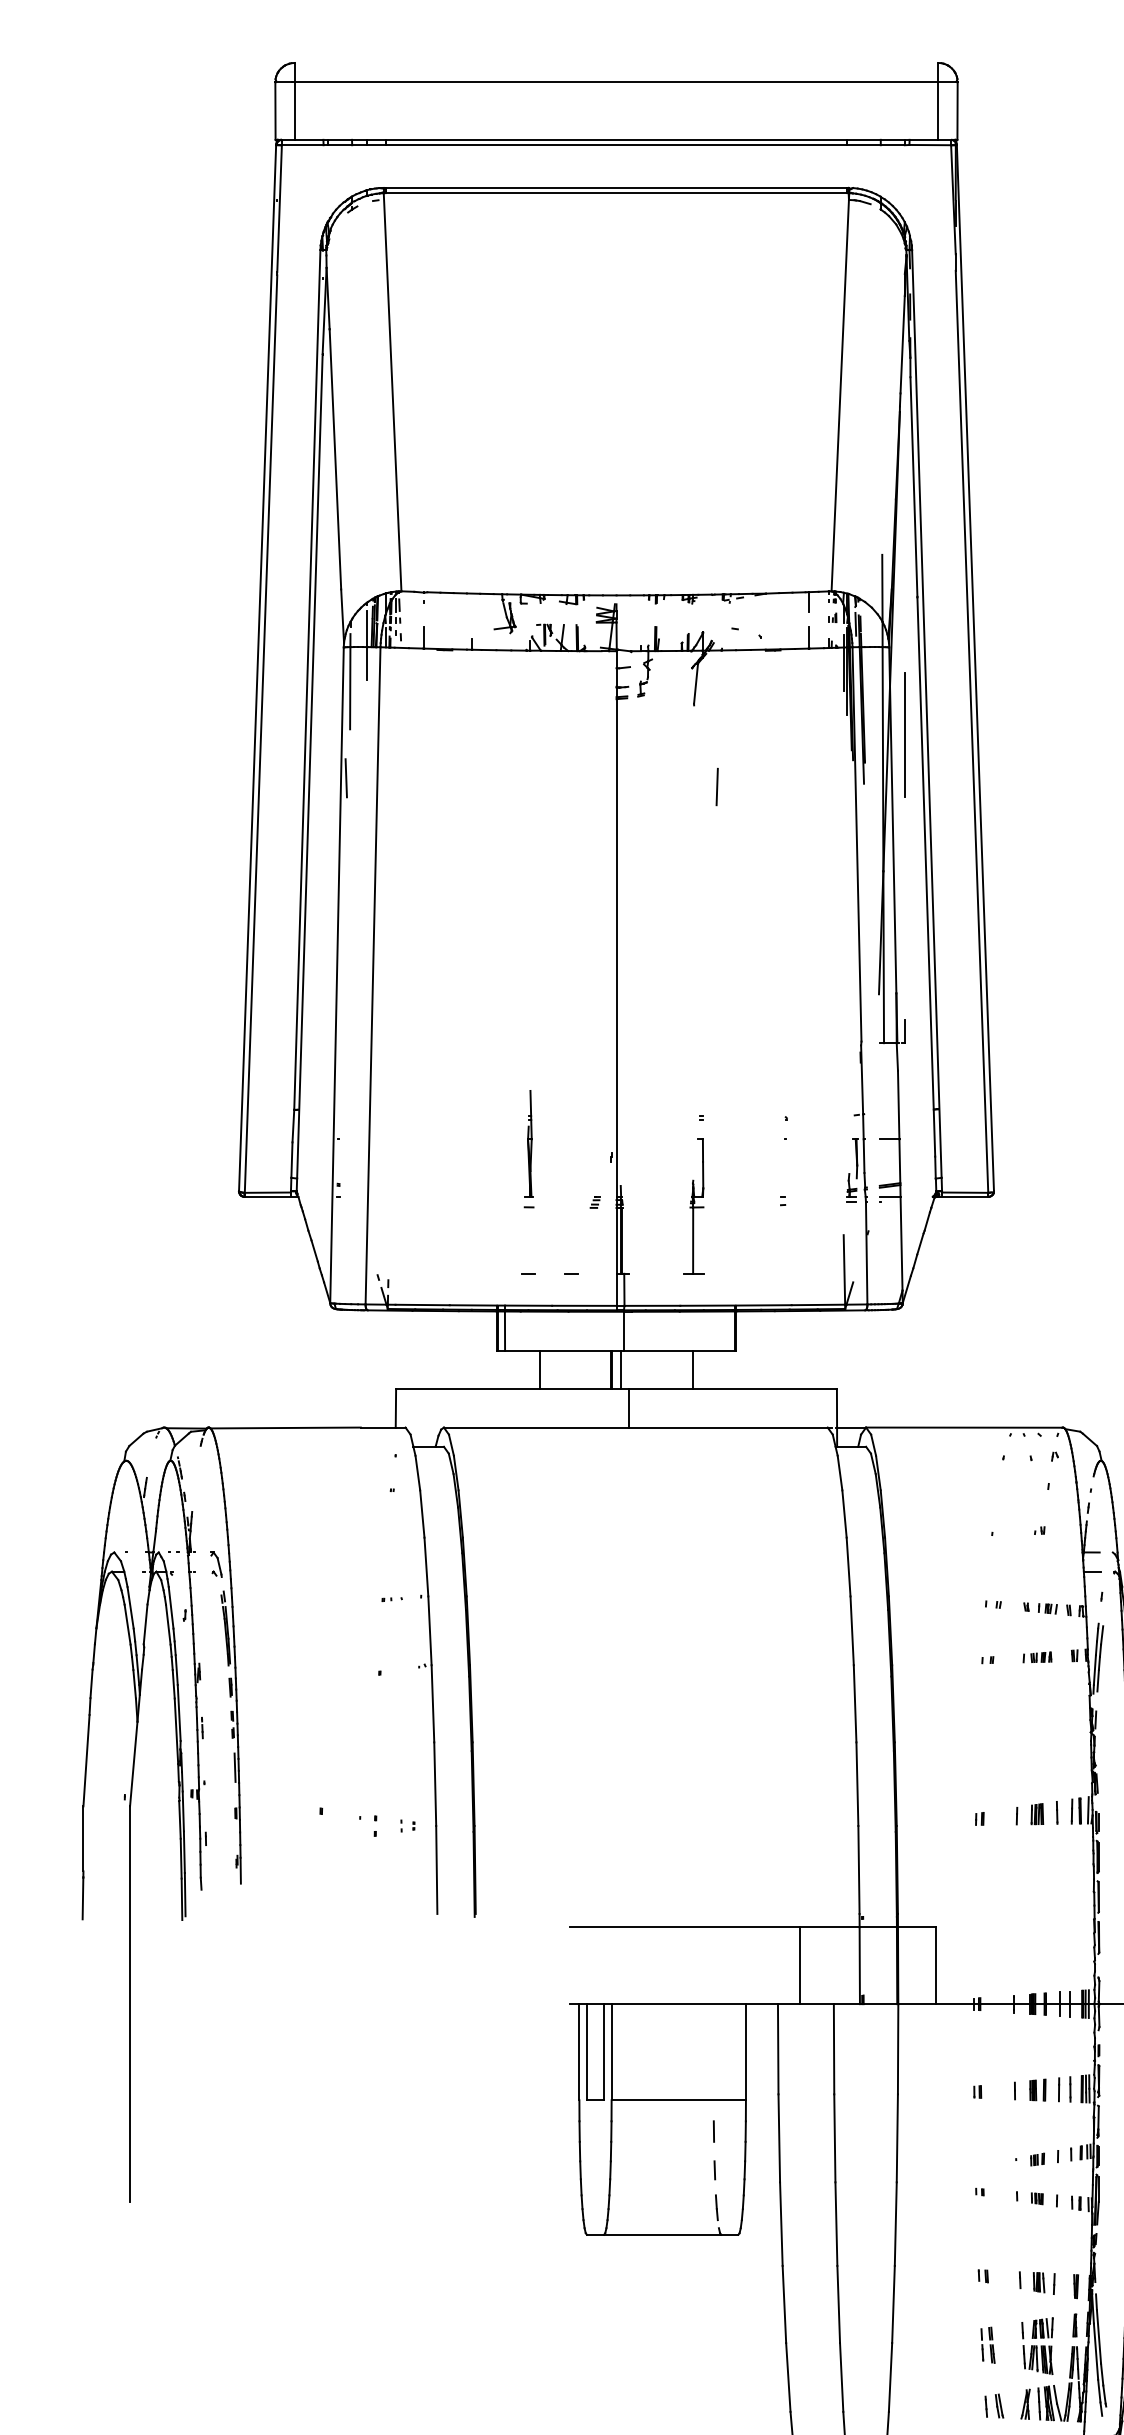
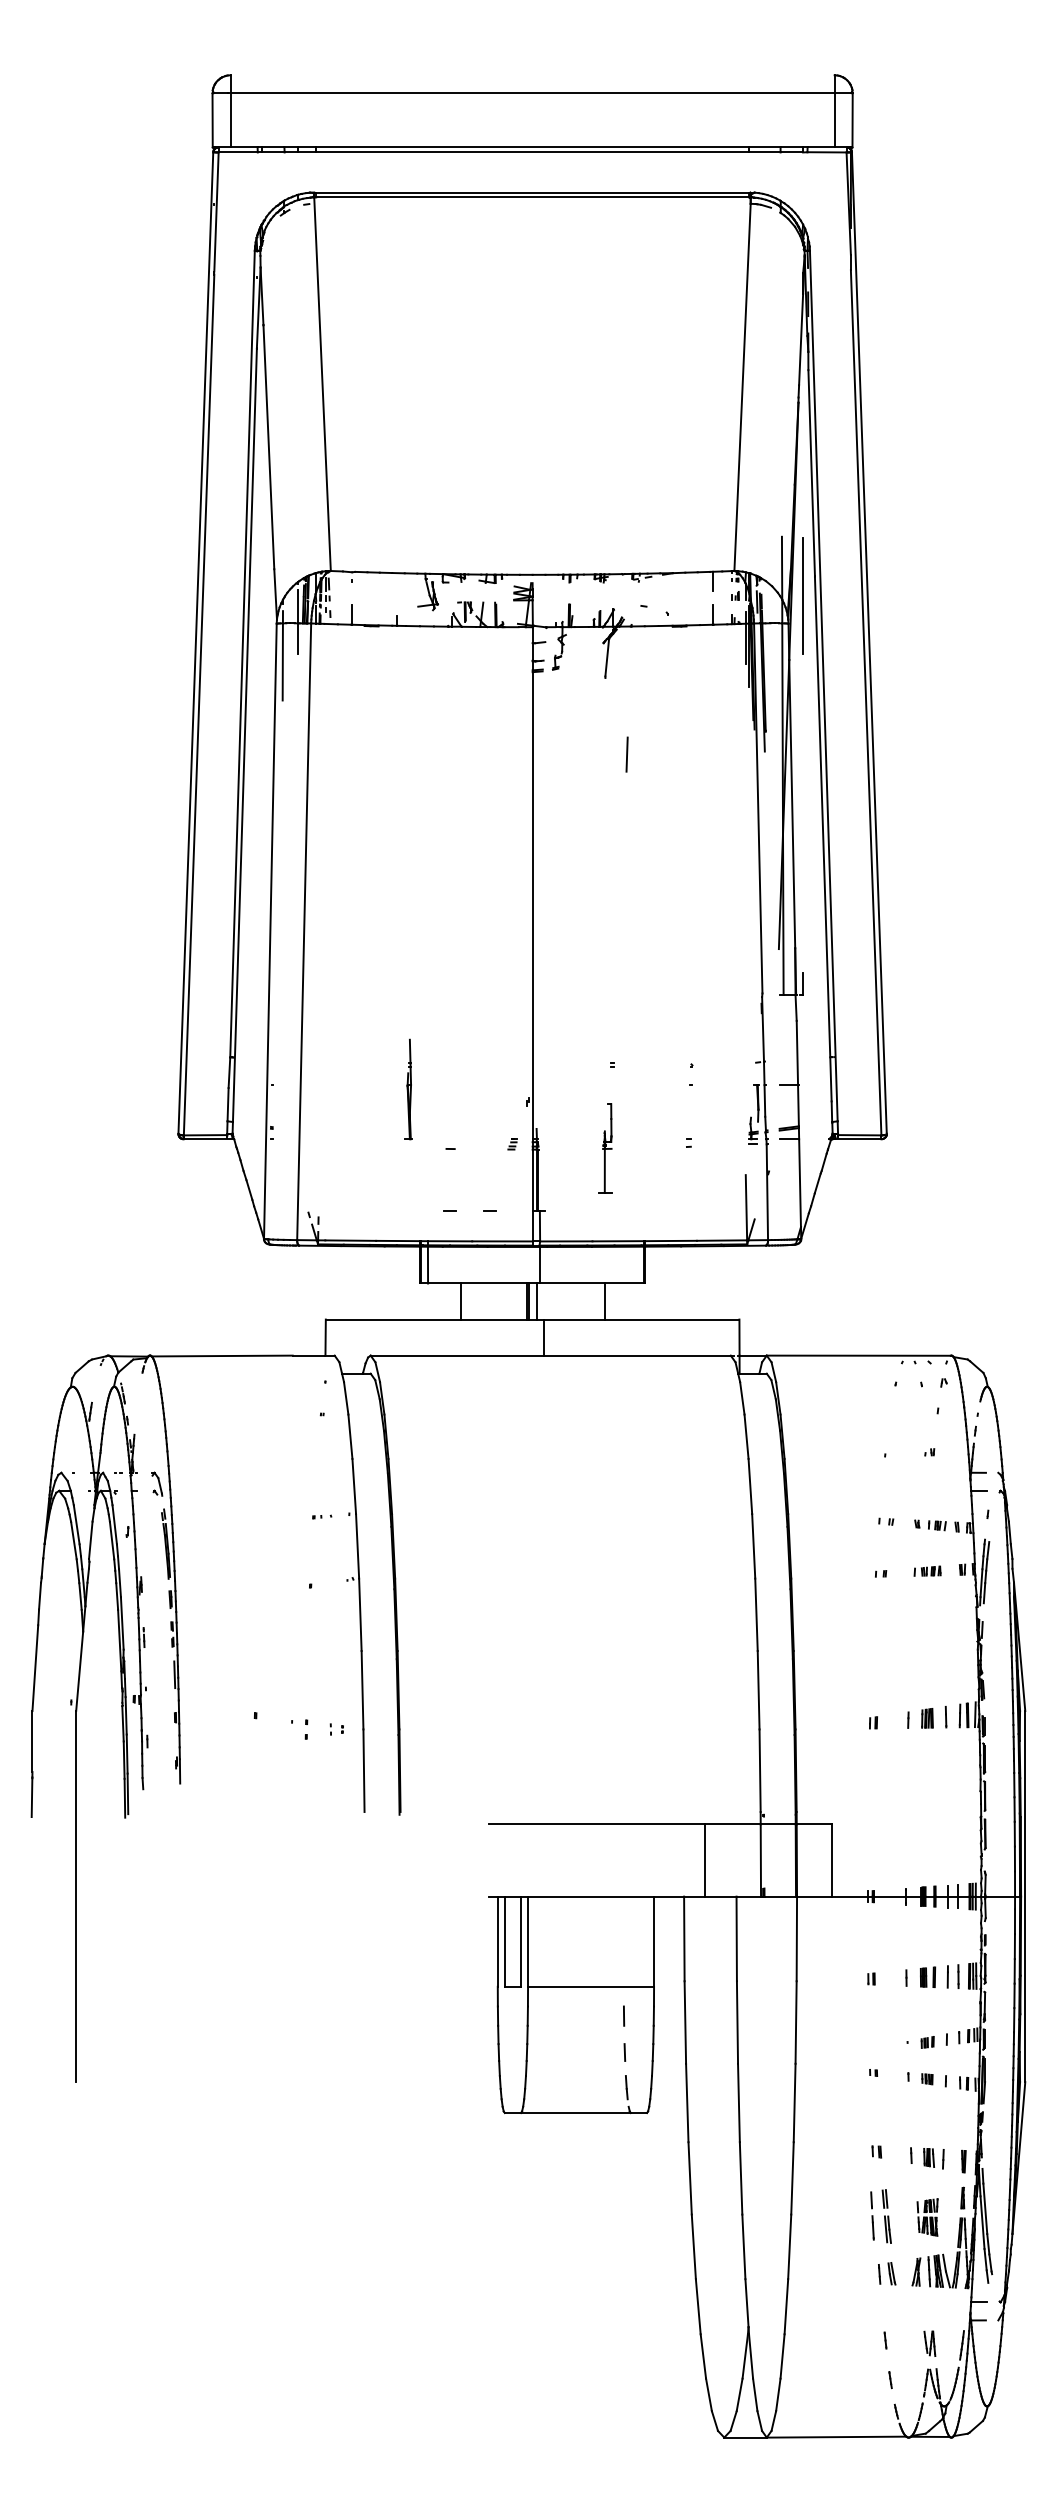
line: (904, 734) -> (802, 595), moved
line: (345, 778) -> (278, 746), removed
part: (528, 1143) -> (408, 1089), moved
part: (694, 1206) -> (605, 1148), size x0.7
part: (988, 2345) -> (881, 2216), size x1.6
part: (1037, 2346) -> (927, 2217), size x0.7

